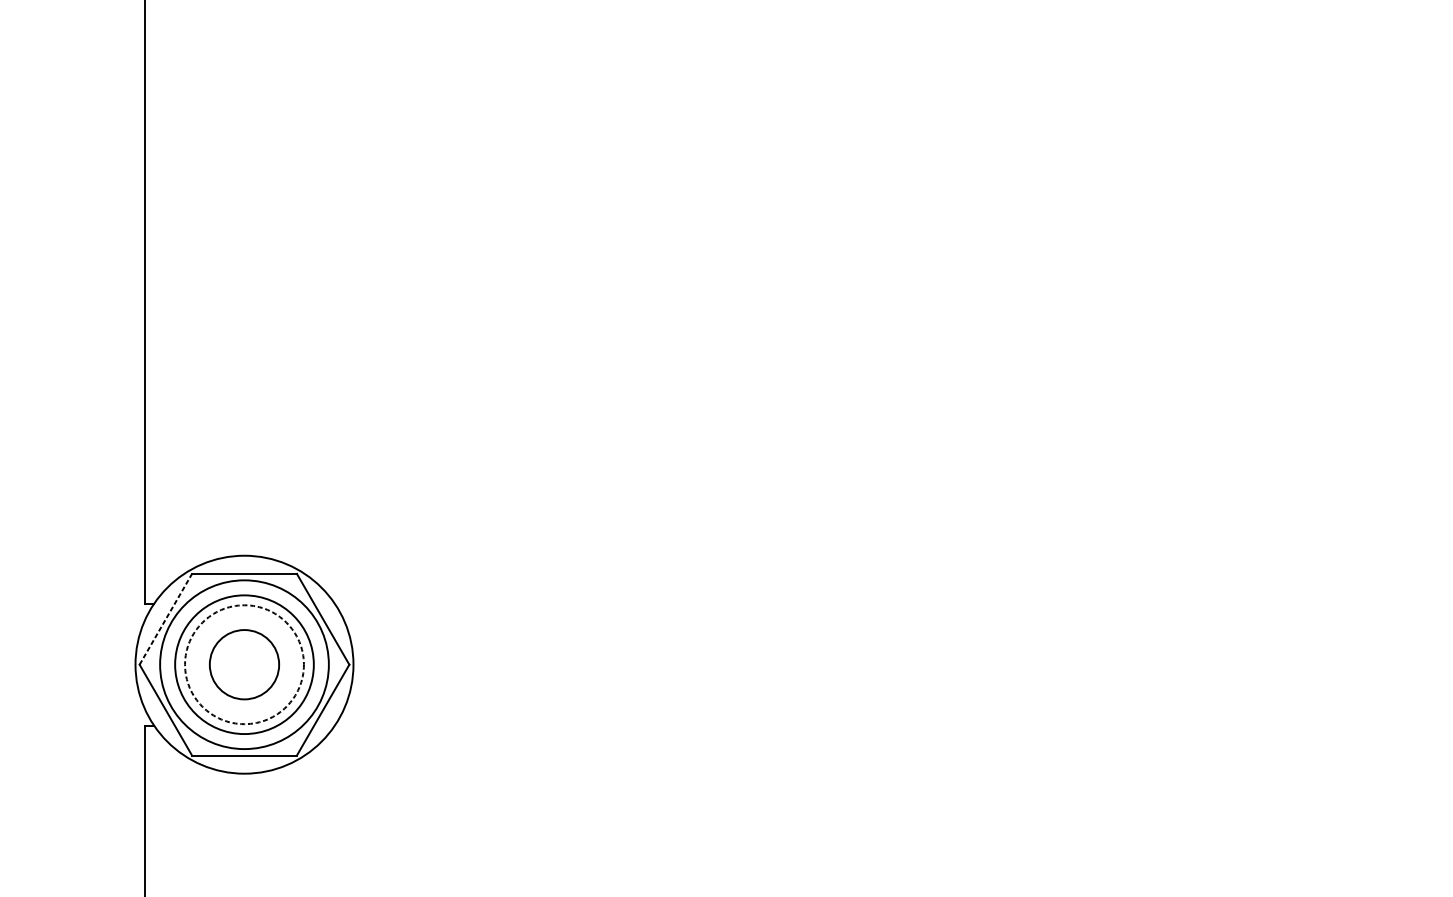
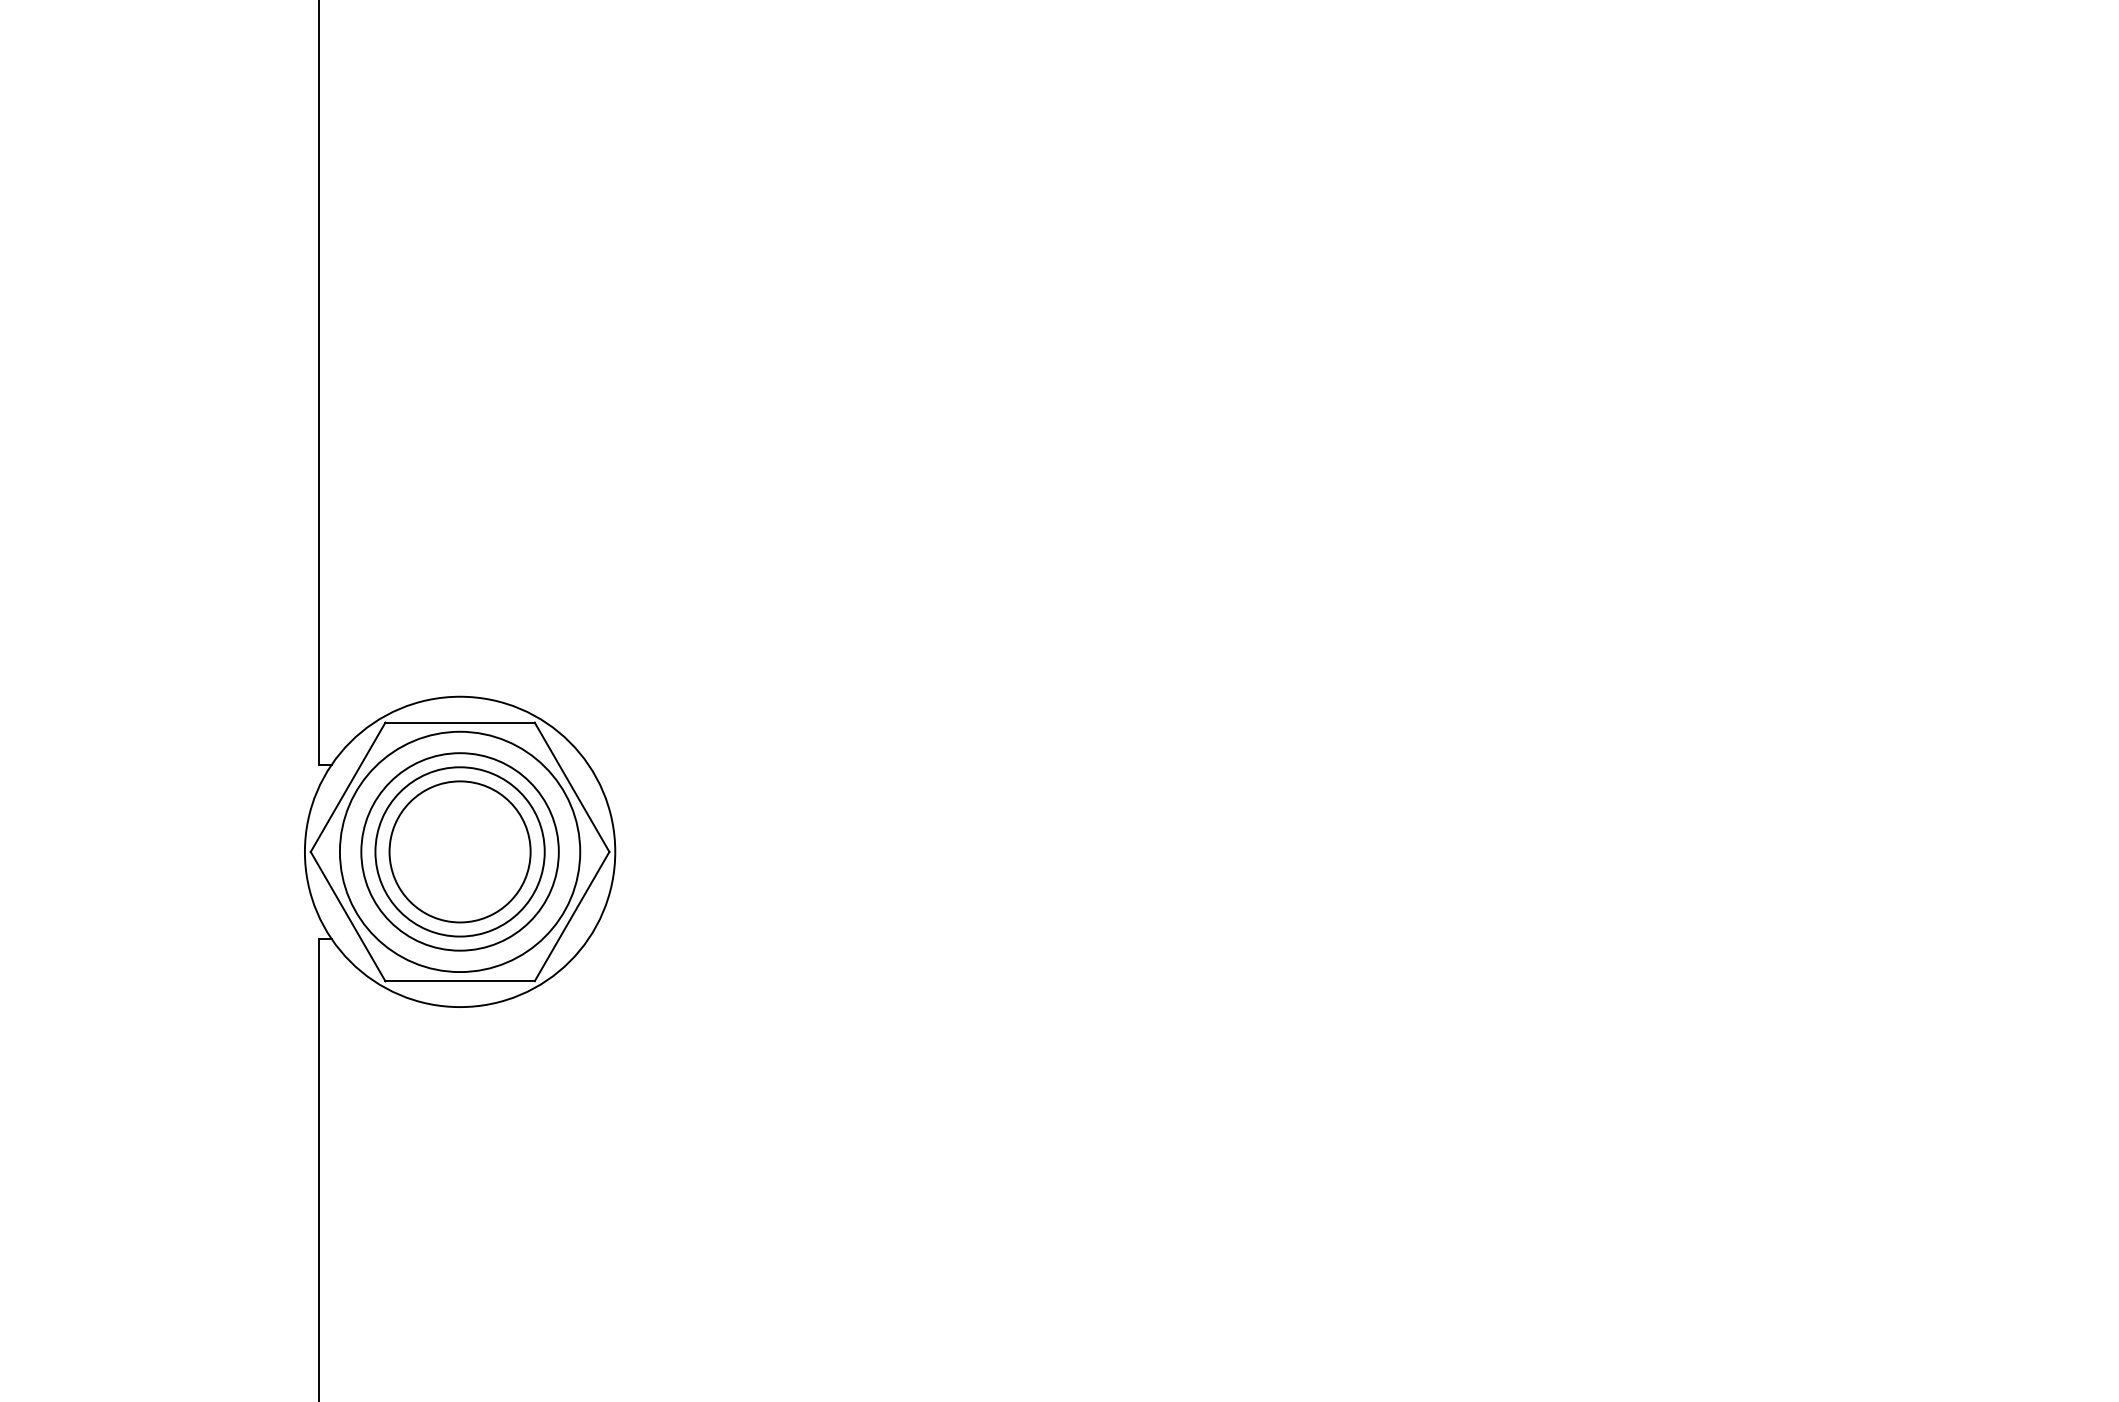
line: (166, 619) -> (348, 787), dashed -> solid
circle: (244, 664) -> (459, 851), dashed -> solid
circle: (244, 664) -> (459, 851), size x1.43

